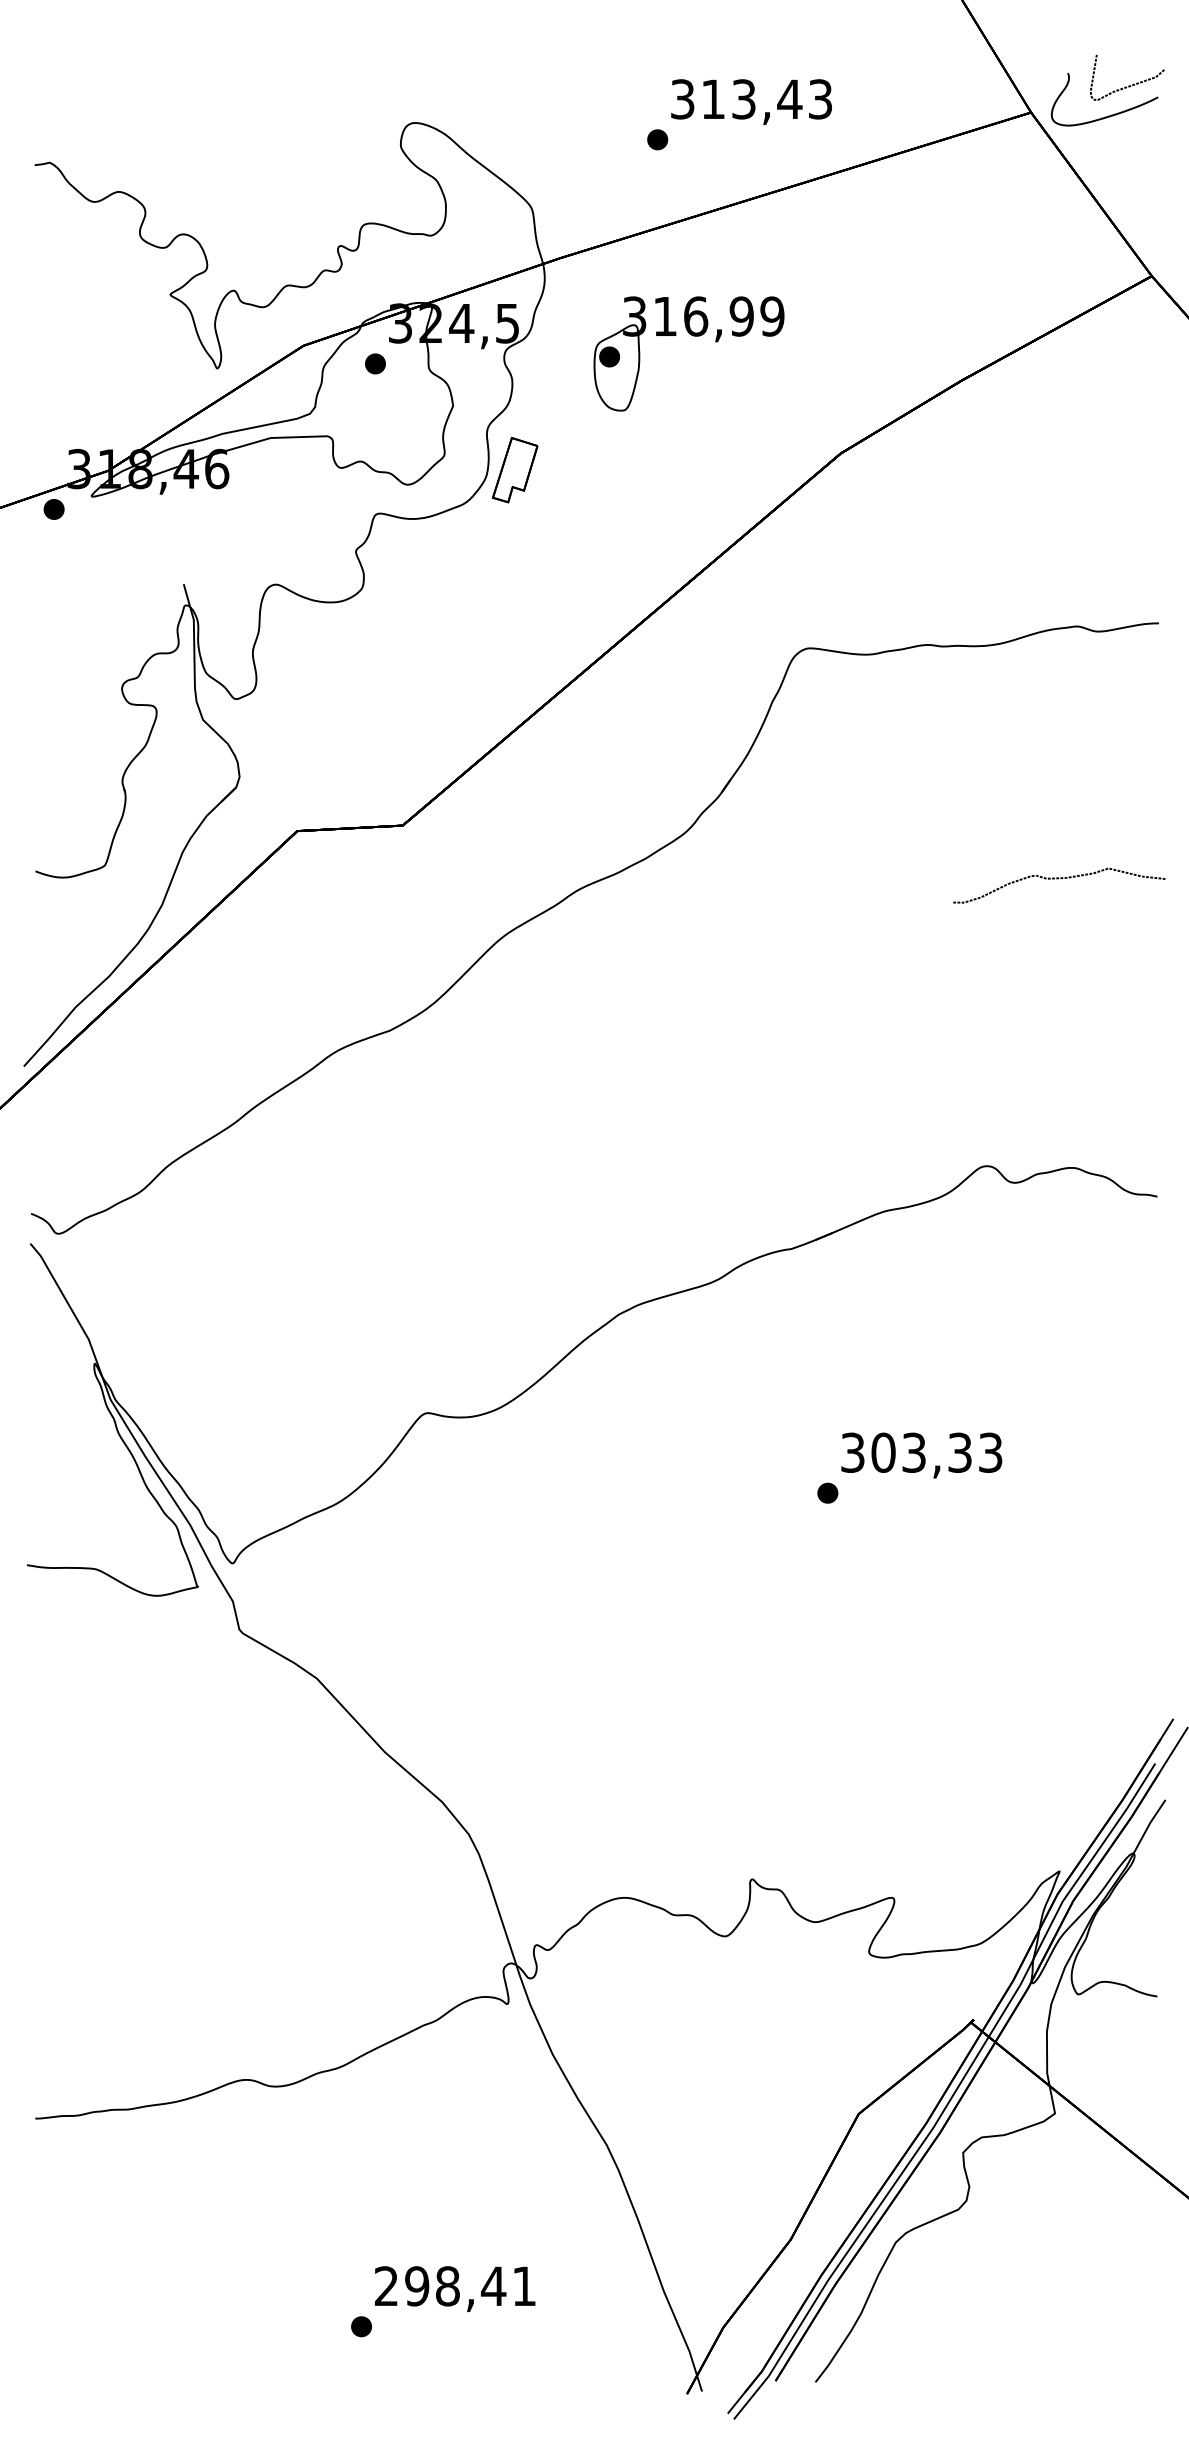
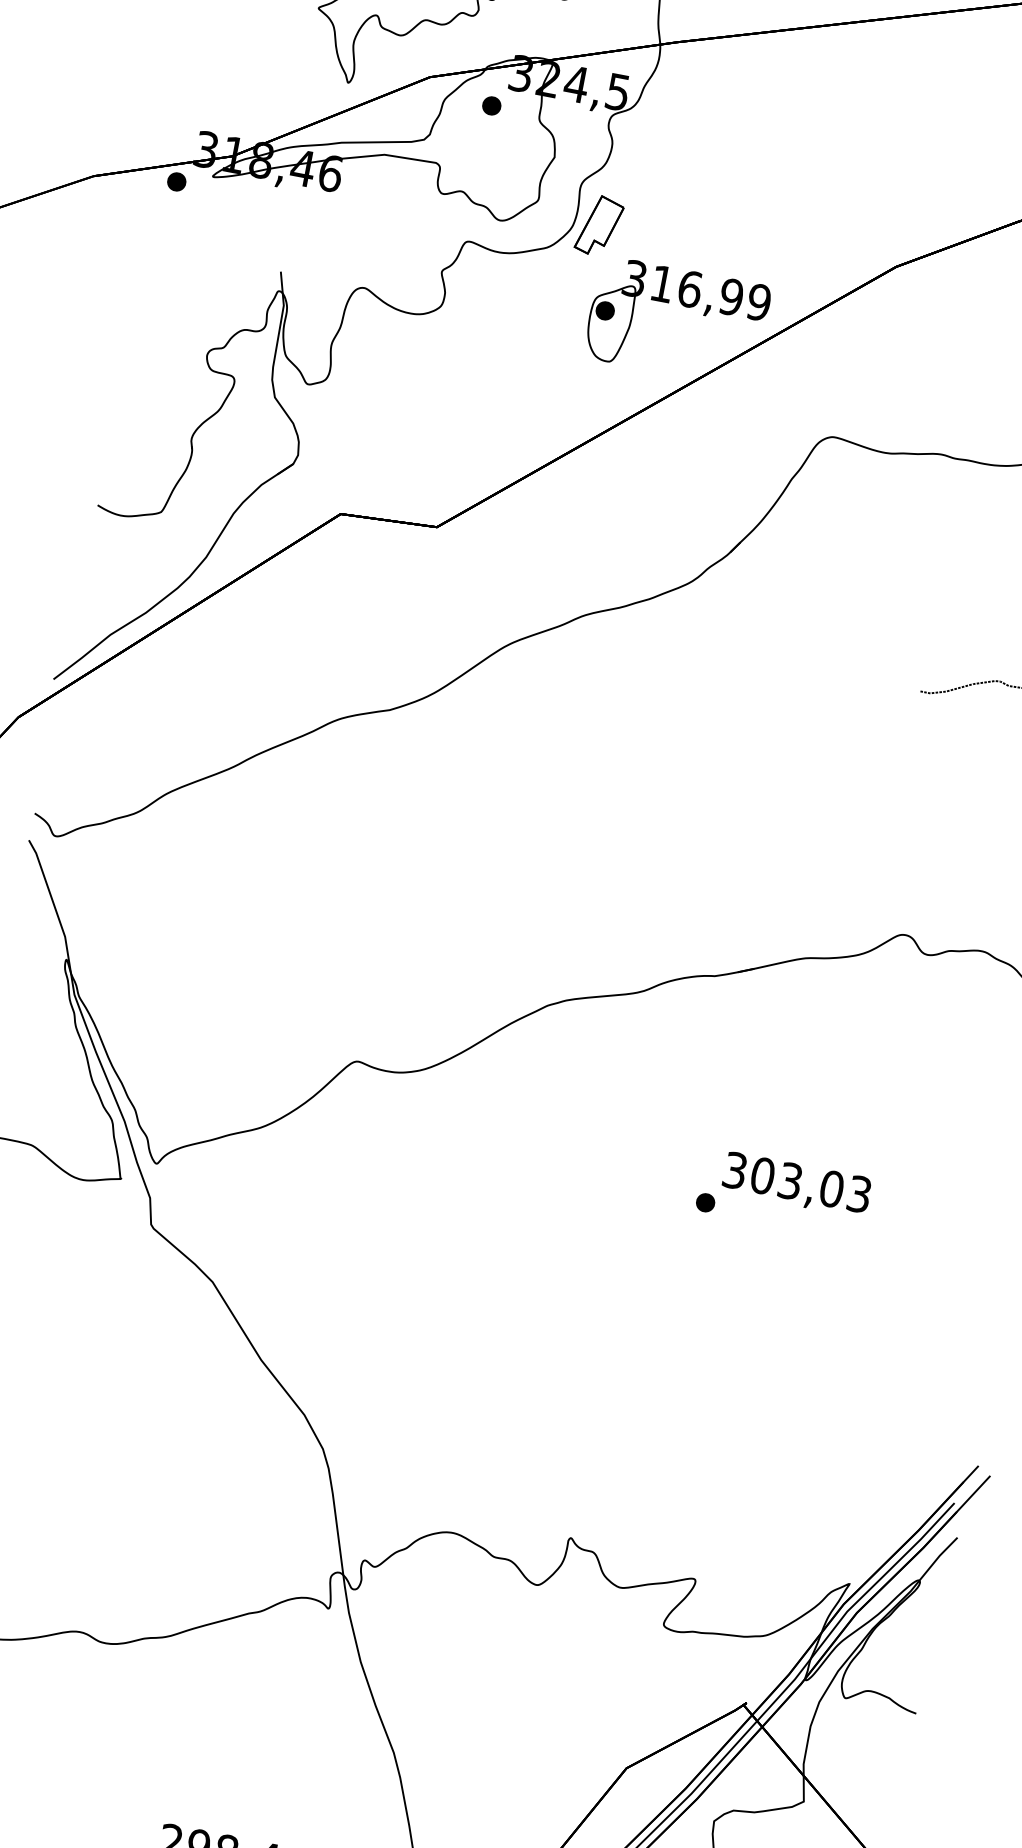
part: (693, 336) -> (684, 306), moved
text: (960, 1452) -> (832, 1188), 303,33 -> 303,03

